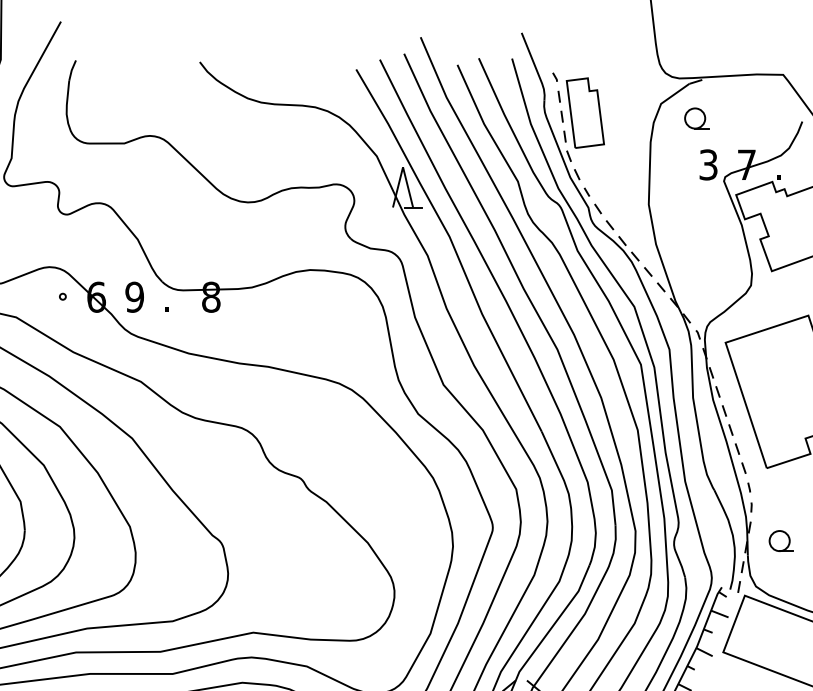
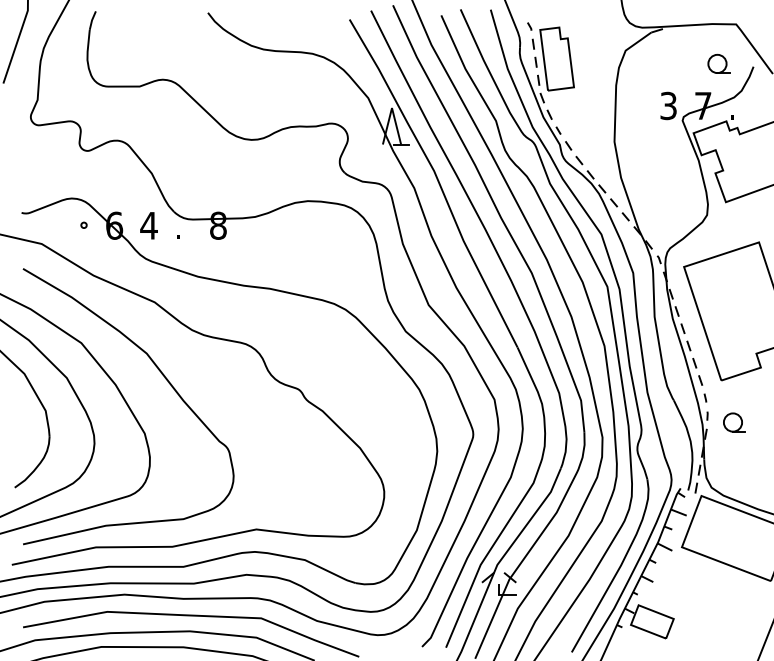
part: (696, 118) -> (718, 63), moved
text: (134, 296) -> (148, 225), 9 -> 4
part: (781, 541) -> (734, 422), moved

